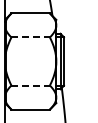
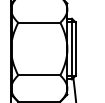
line: (31, 37) -> (40, 22), dashed -> solid
line: (31, 85) -> (40, 75), dashed -> solid

